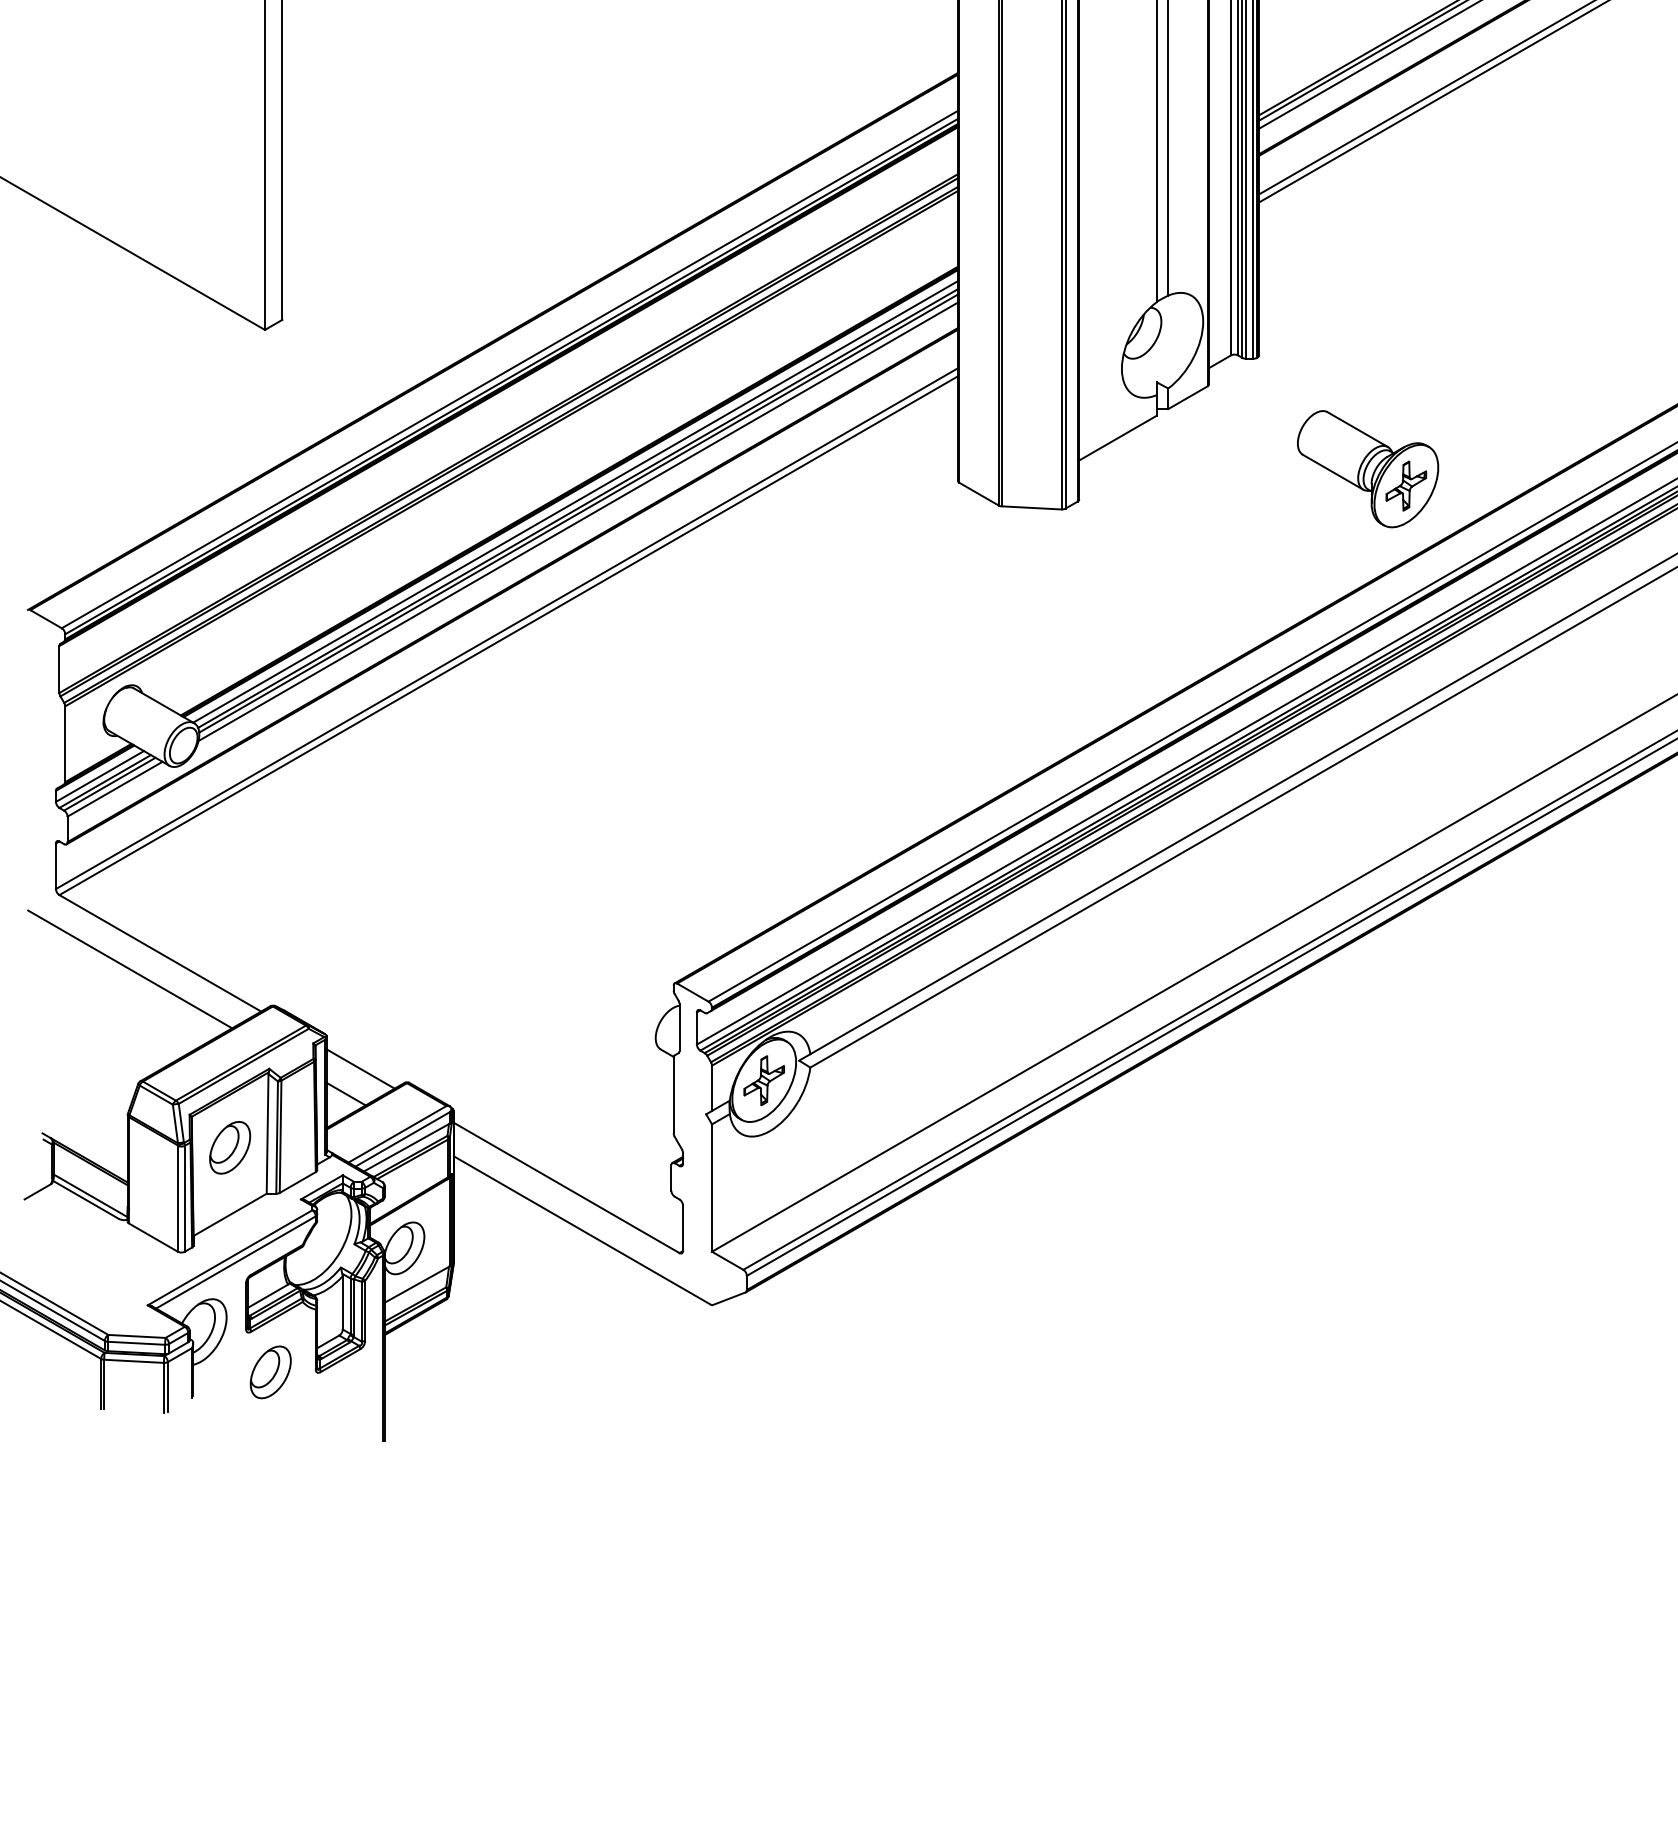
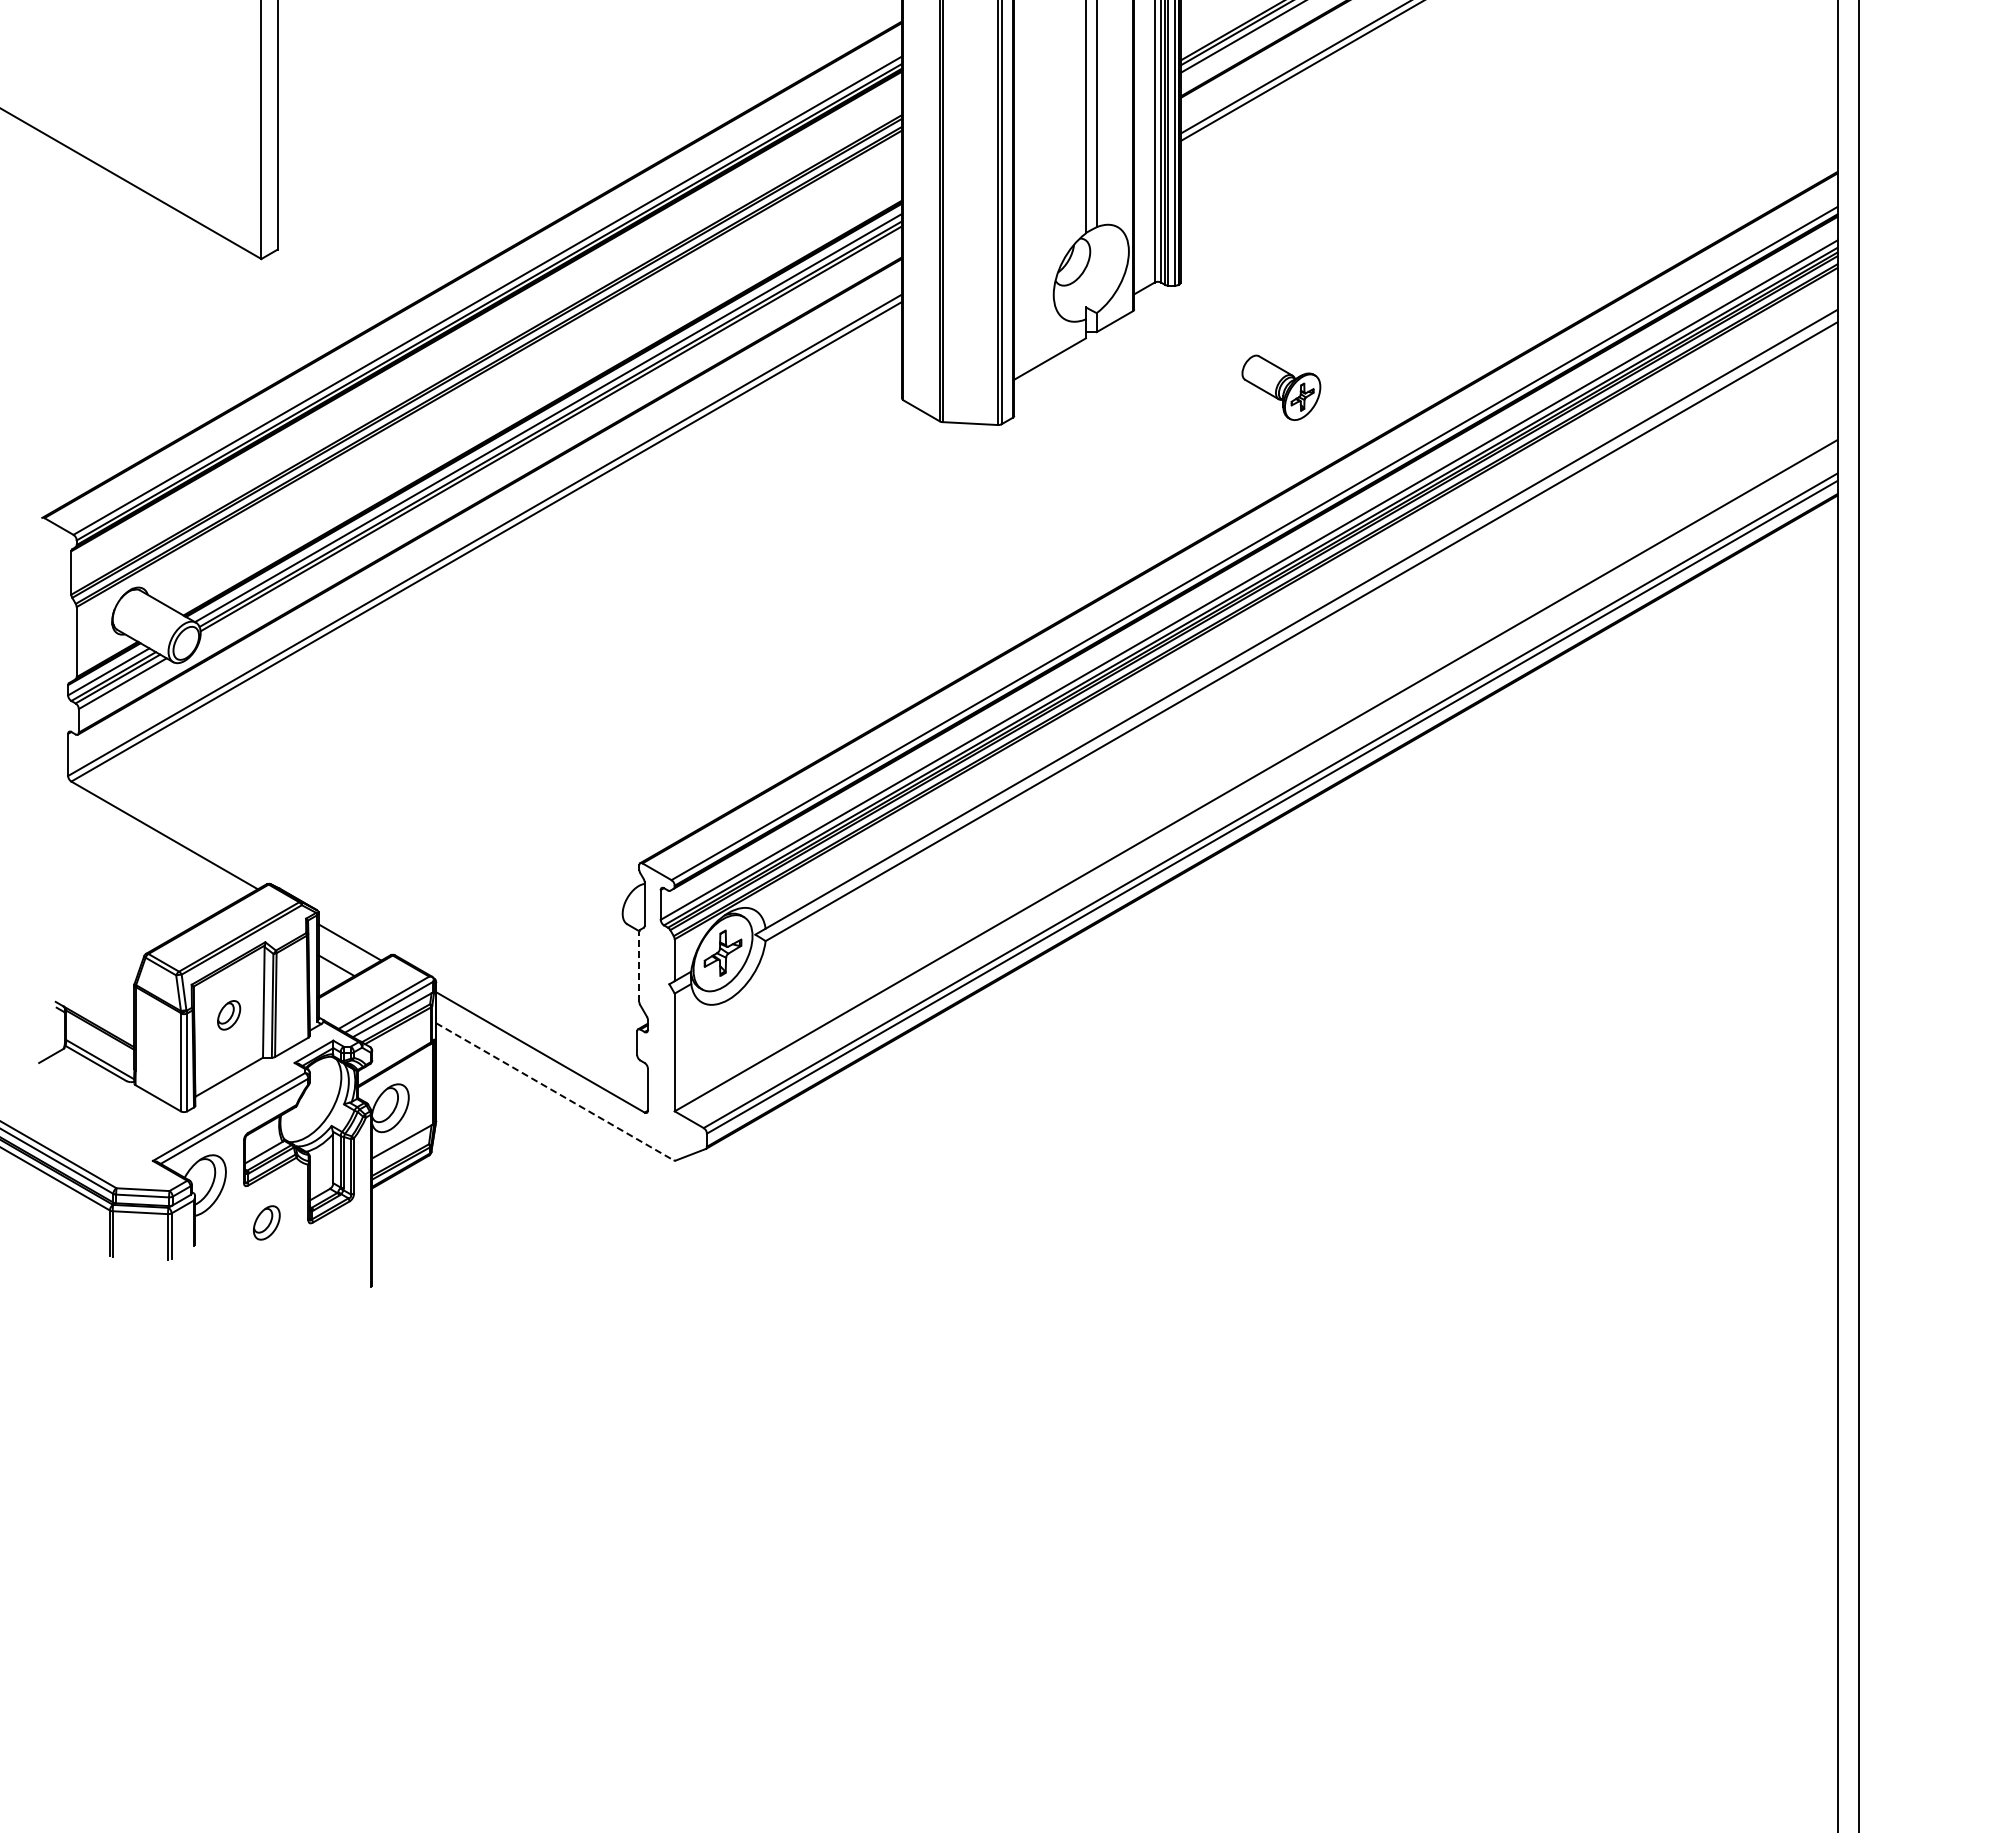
part: (1368, 468) -> (1281, 387), size x0.6
line: (577, 521) -> (550, 436), removed
line: (129, 968) -> (136, 849), removed
line: (673, 1095) -> (639, 966), solid -> dashed
part: (229, 1148) -> (228, 1015), size x0.6
line: (583, 1230) -> (555, 1091), solid -> dashed
part: (270, 1371) -> (266, 1222), size x0.7

